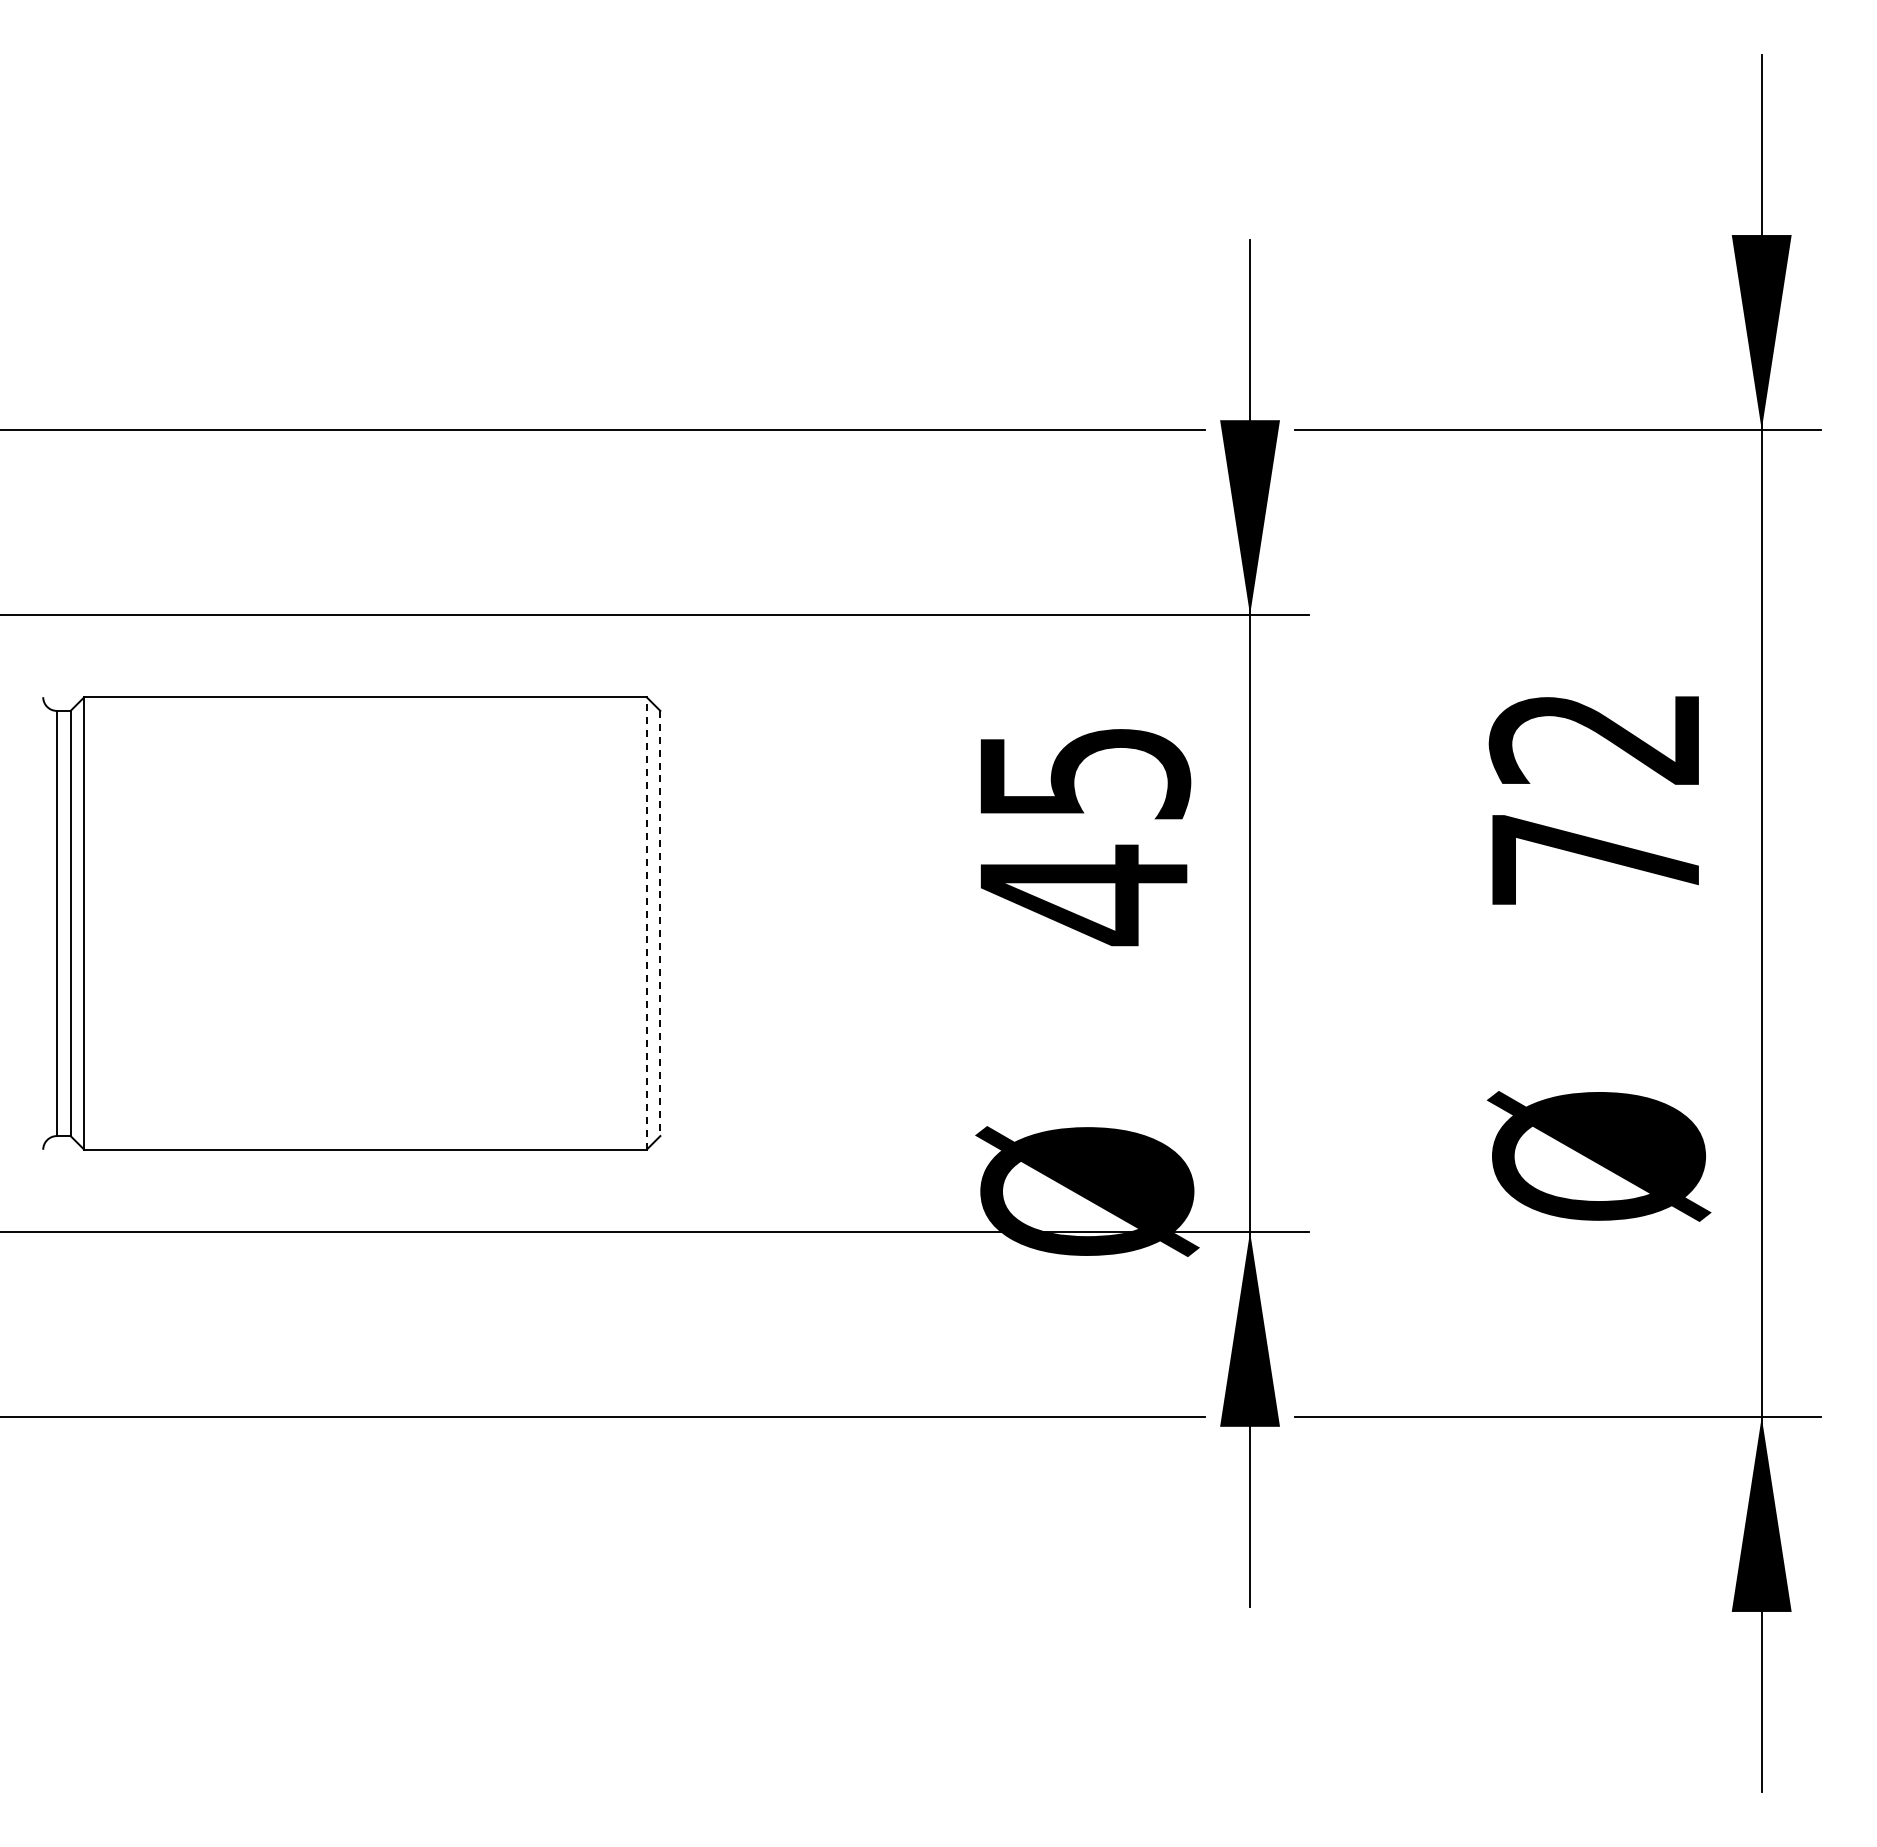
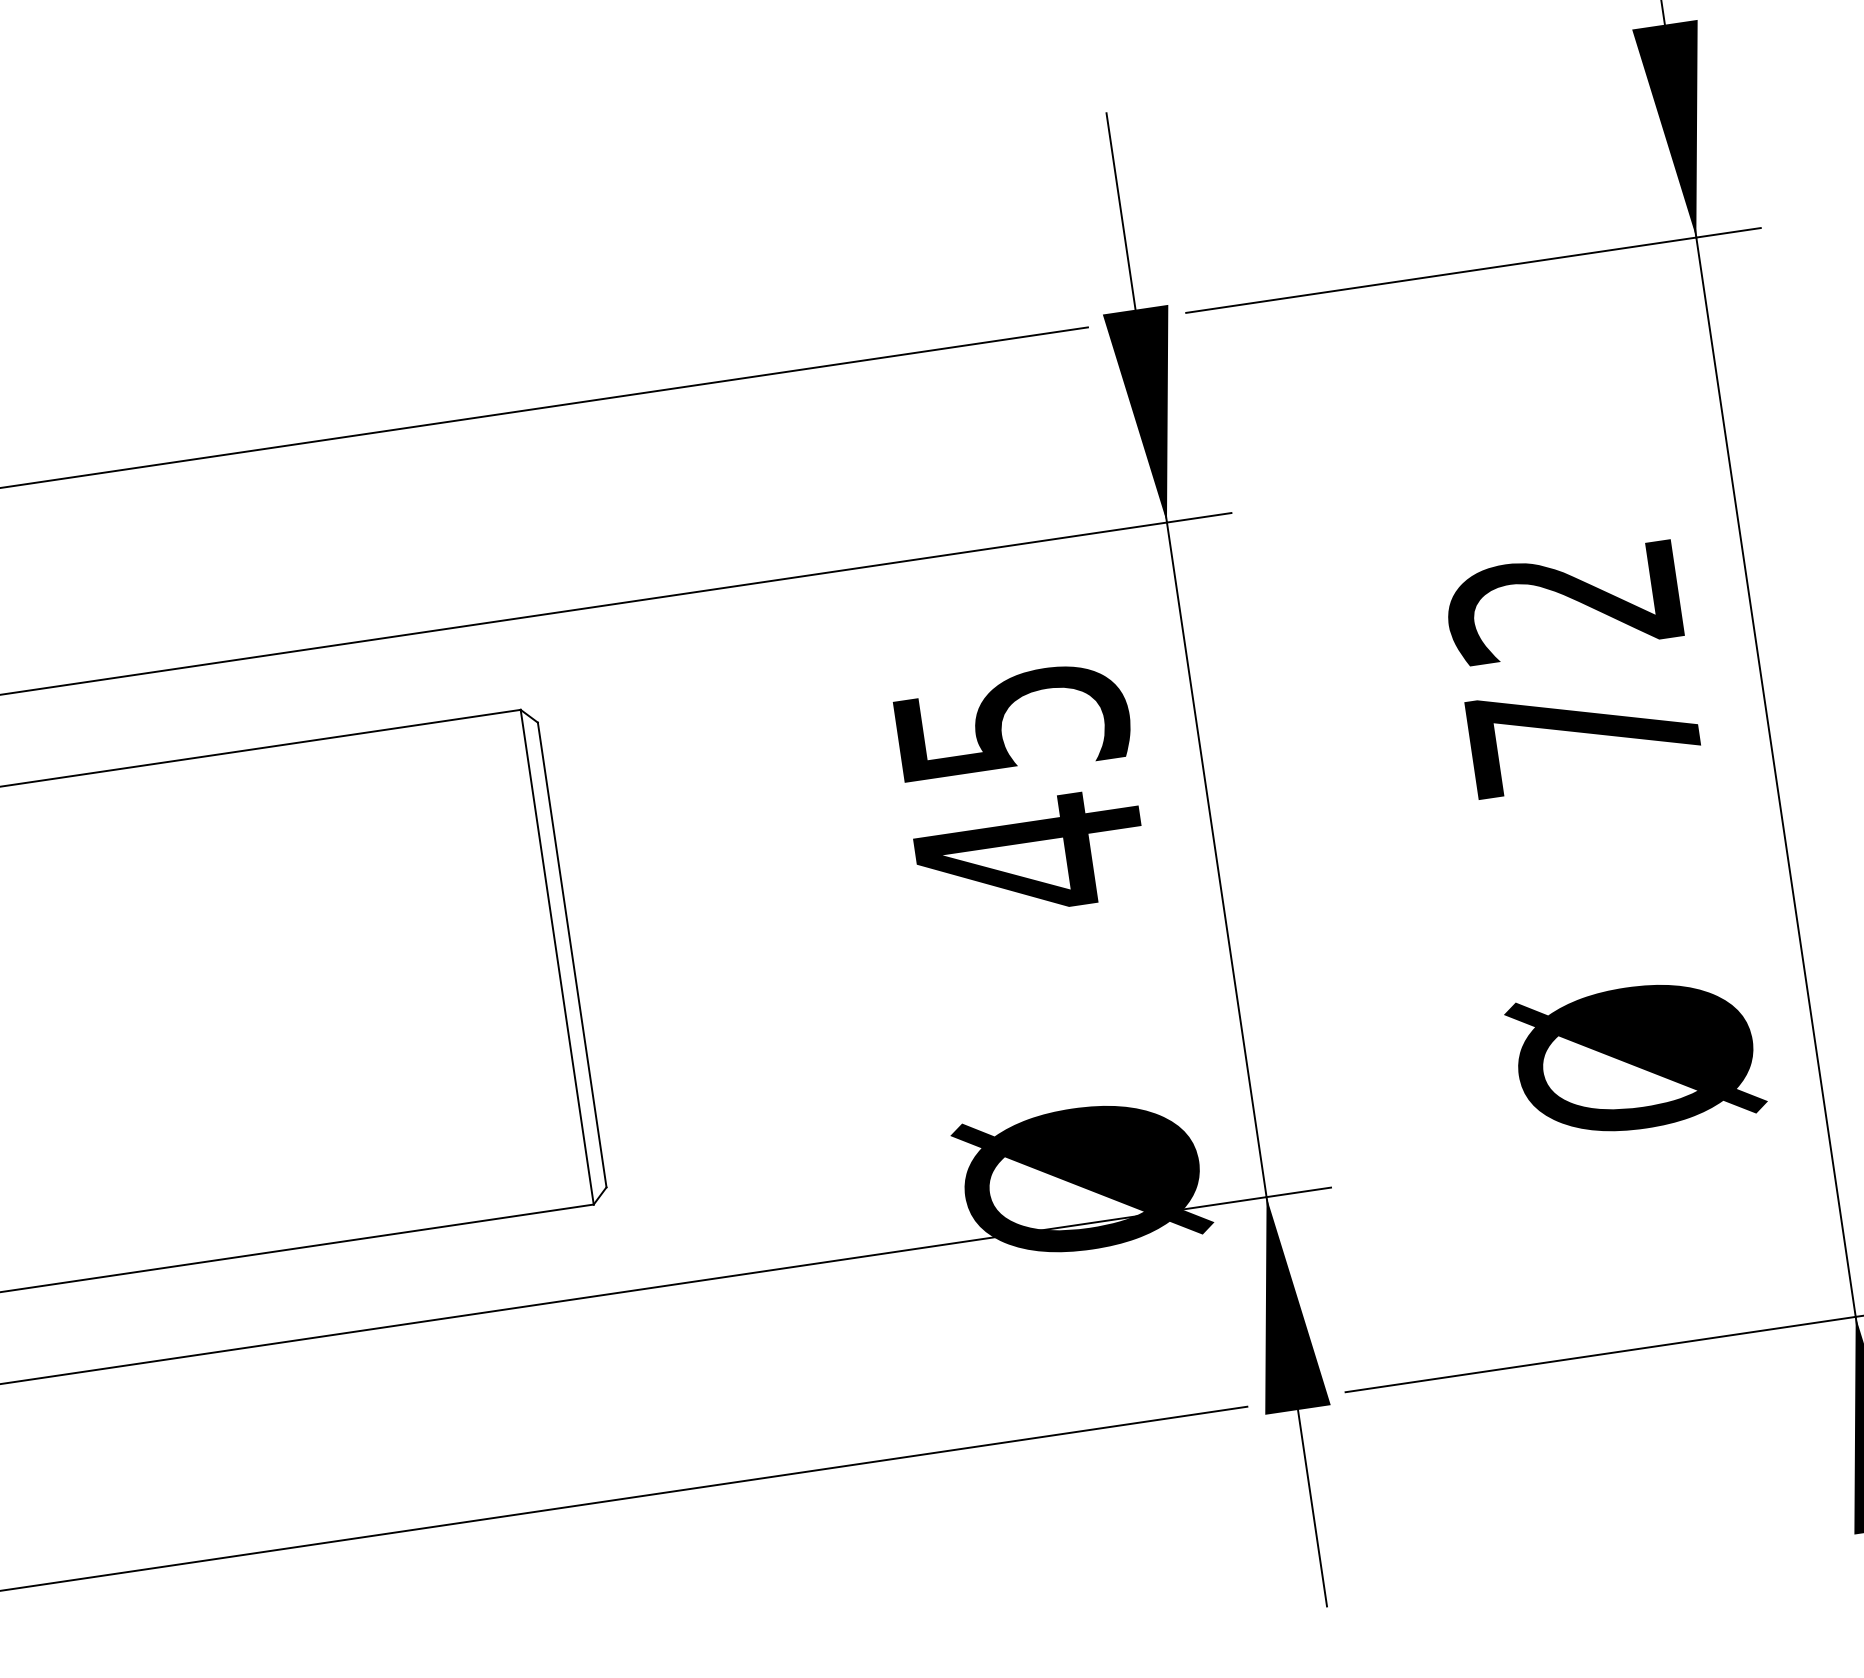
line: (646, 923) -> (557, 957), dashed -> solid
line: (660, 923) -> (572, 954), dashed -> solid

